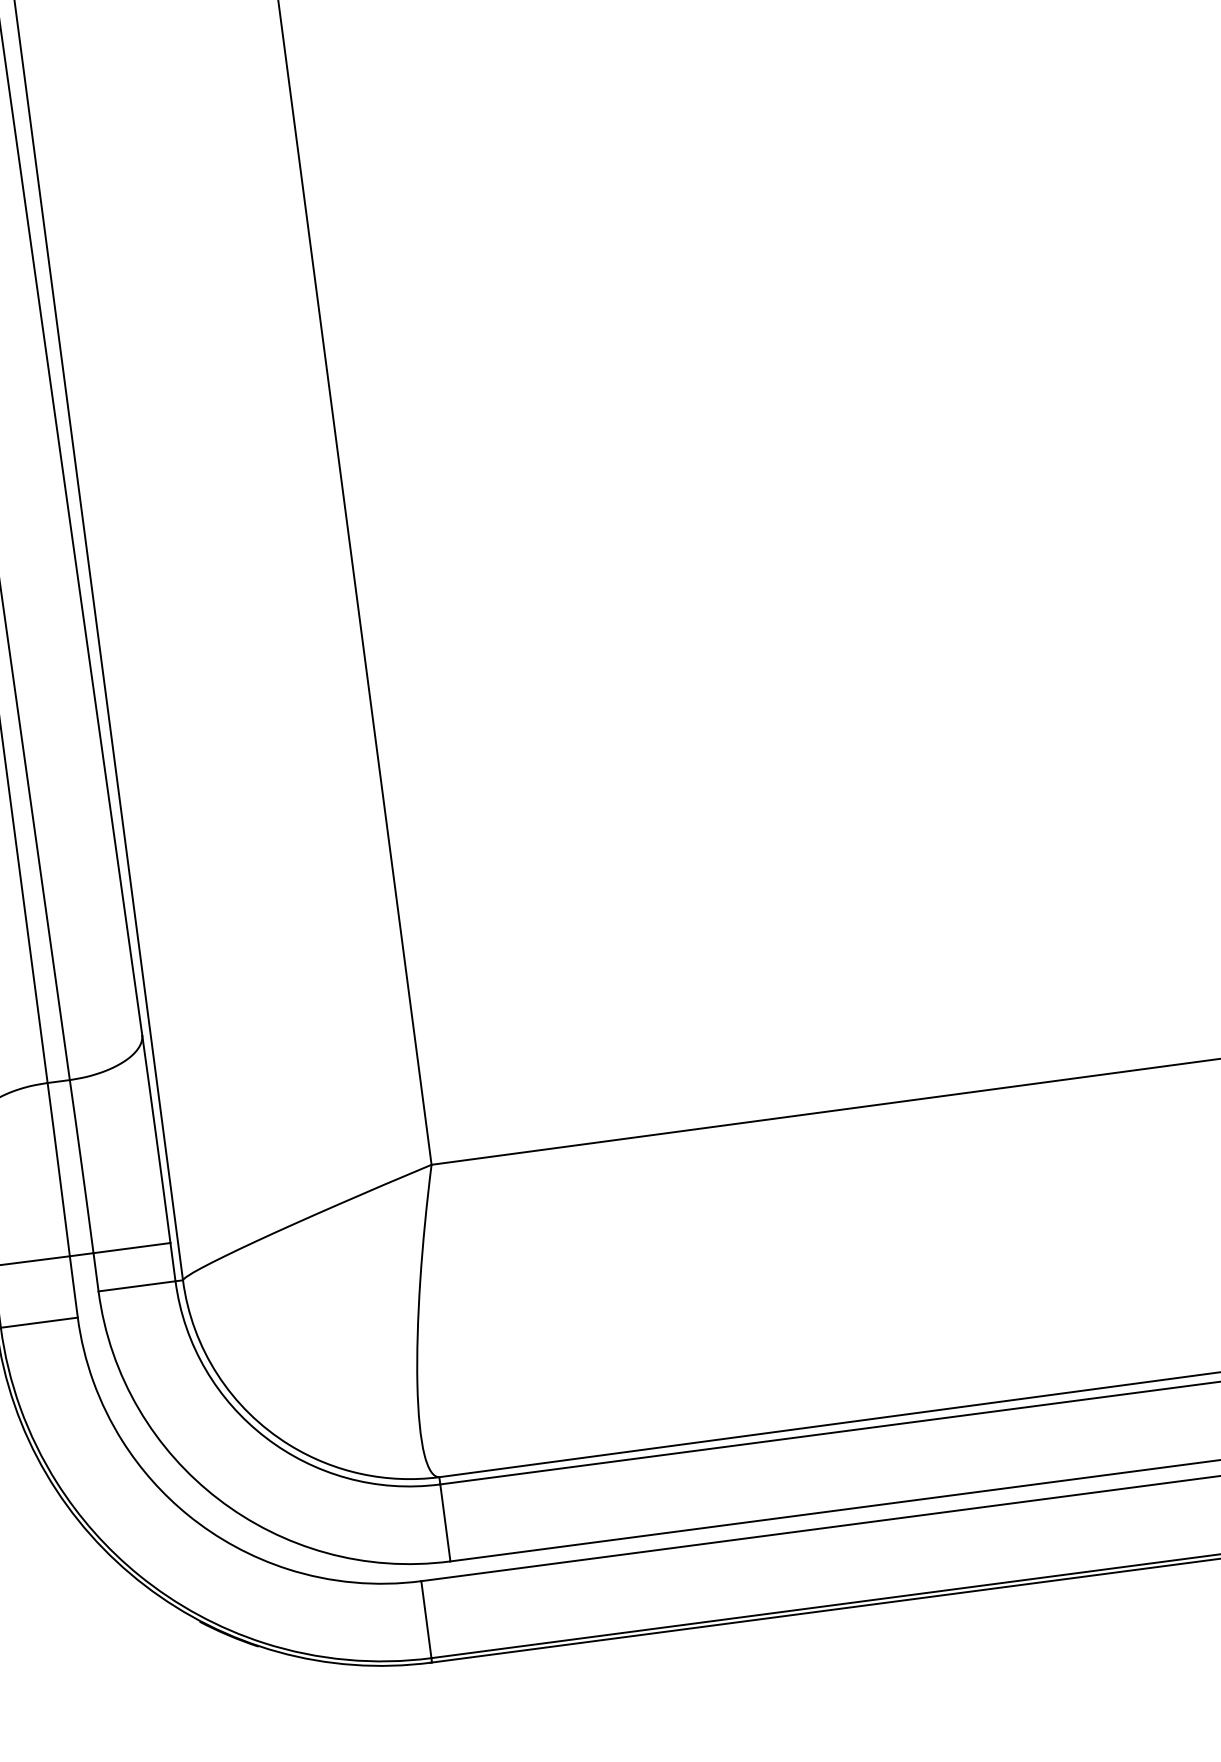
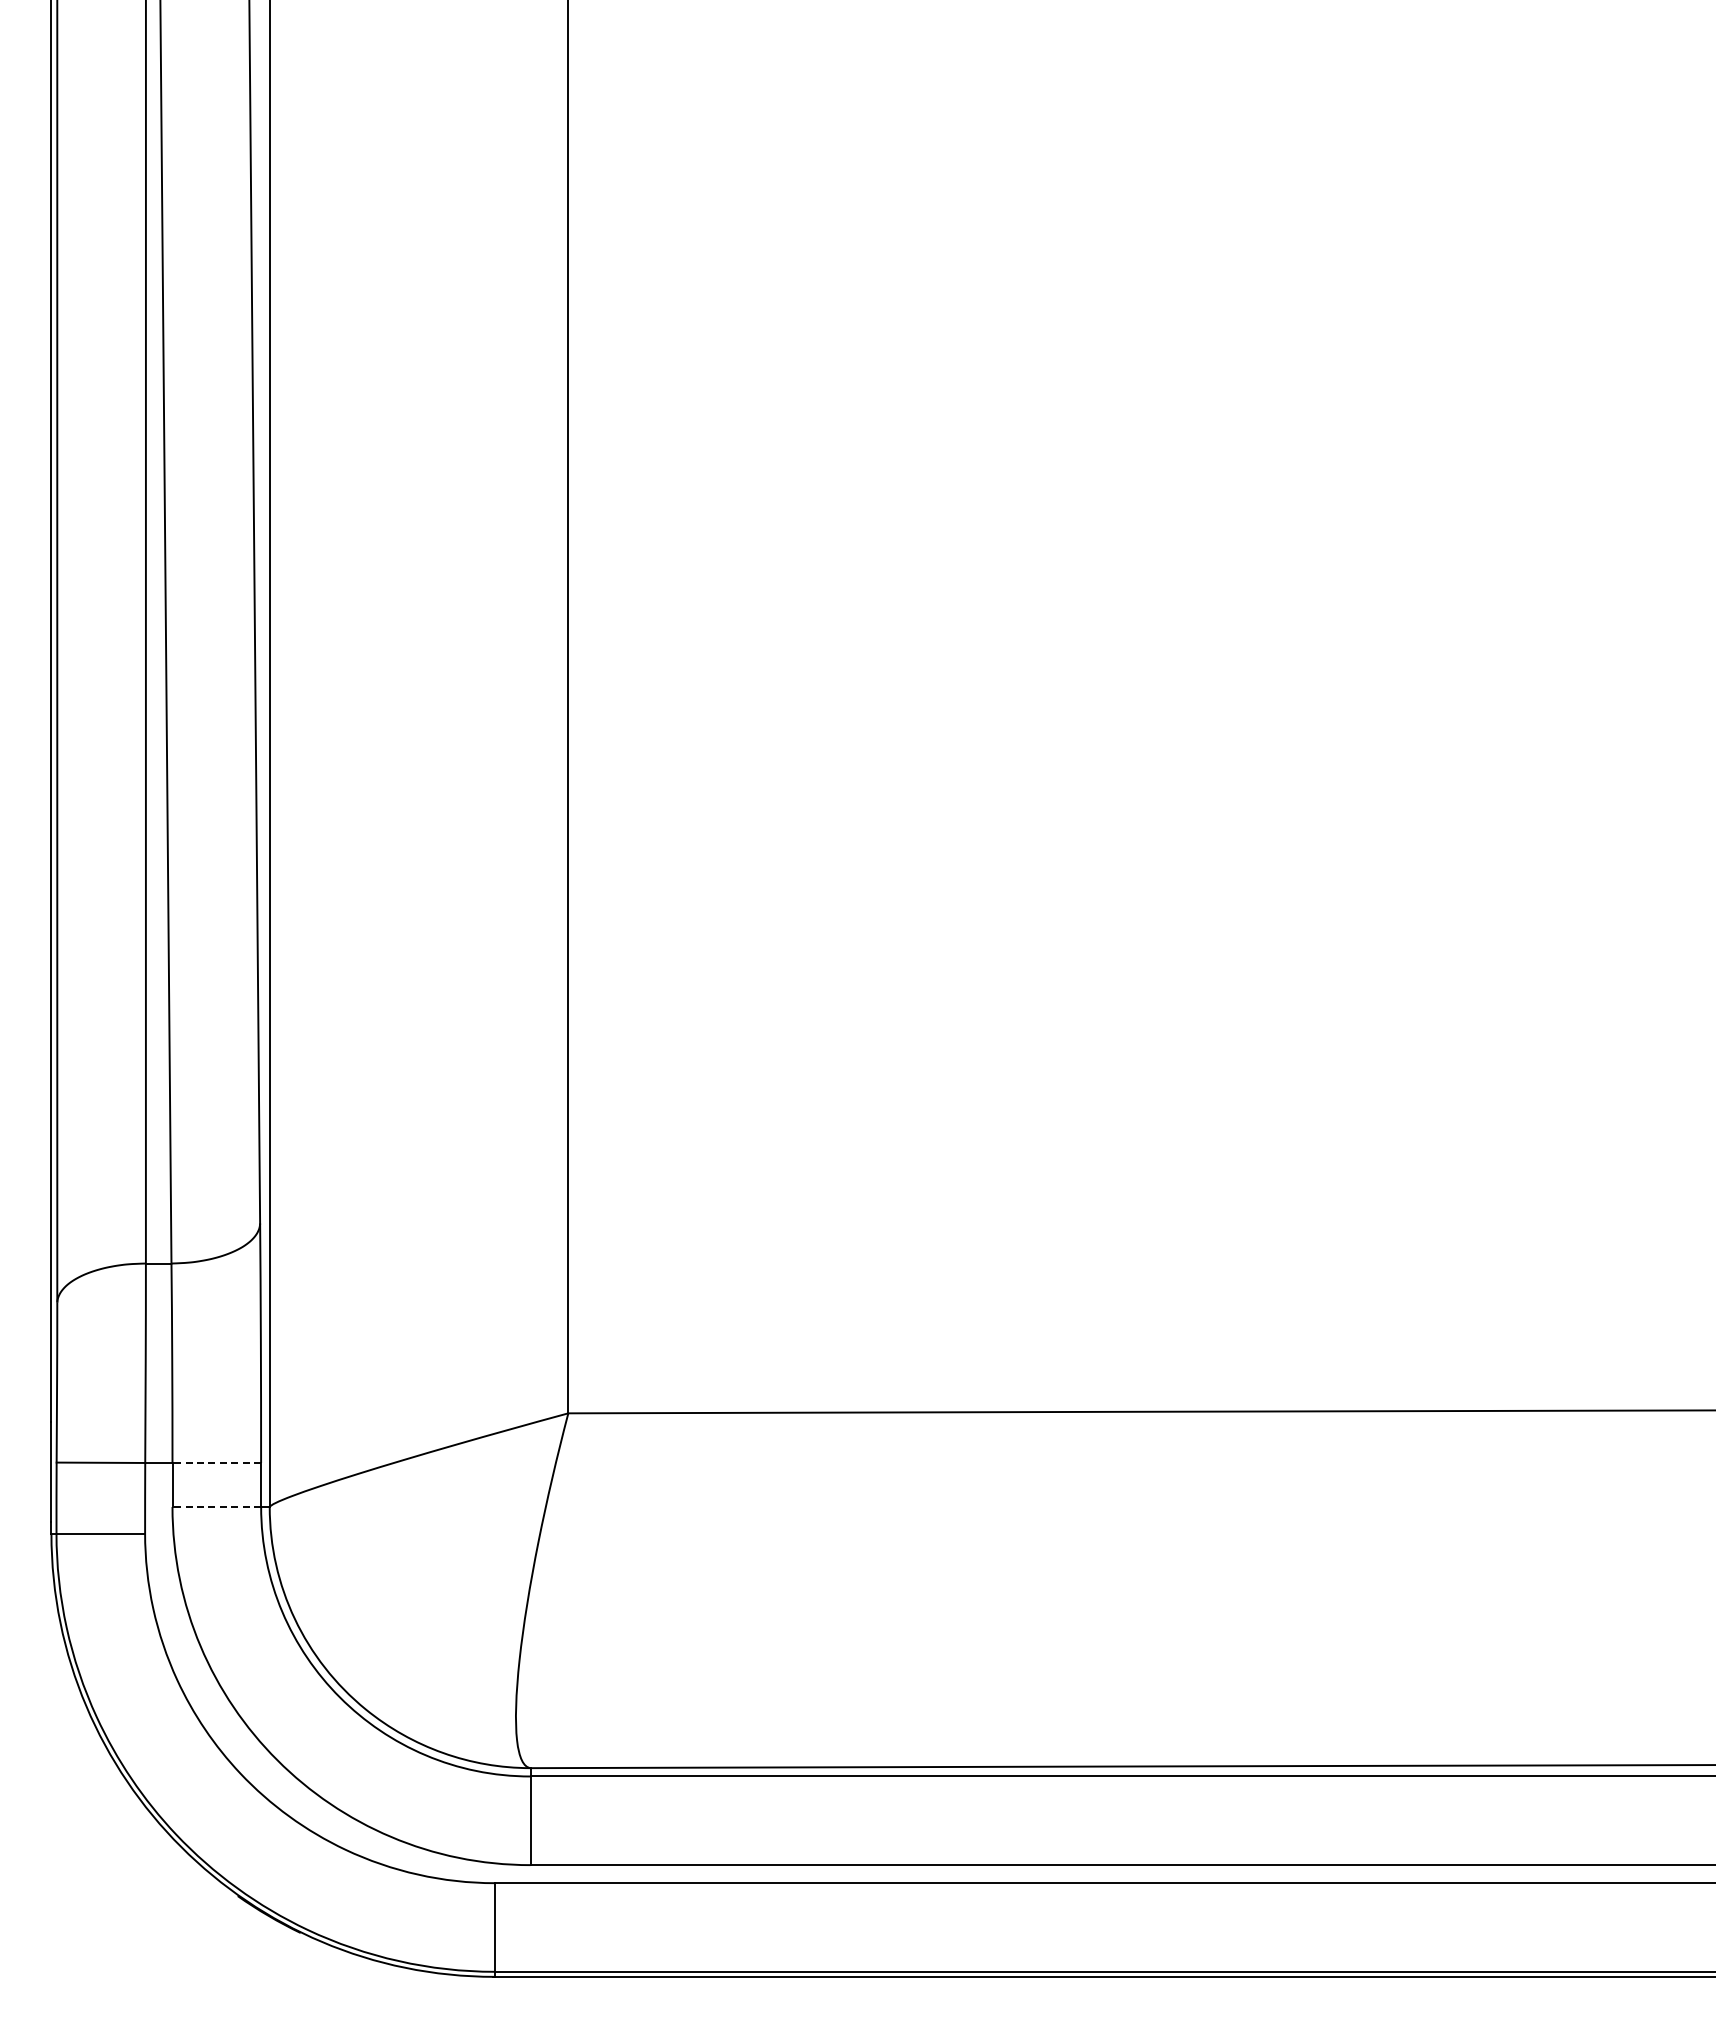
line: (131, 1247) -> (216, 1462), solid -> dashed
line: (136, 1286) -> (216, 1507), solid -> dashed

